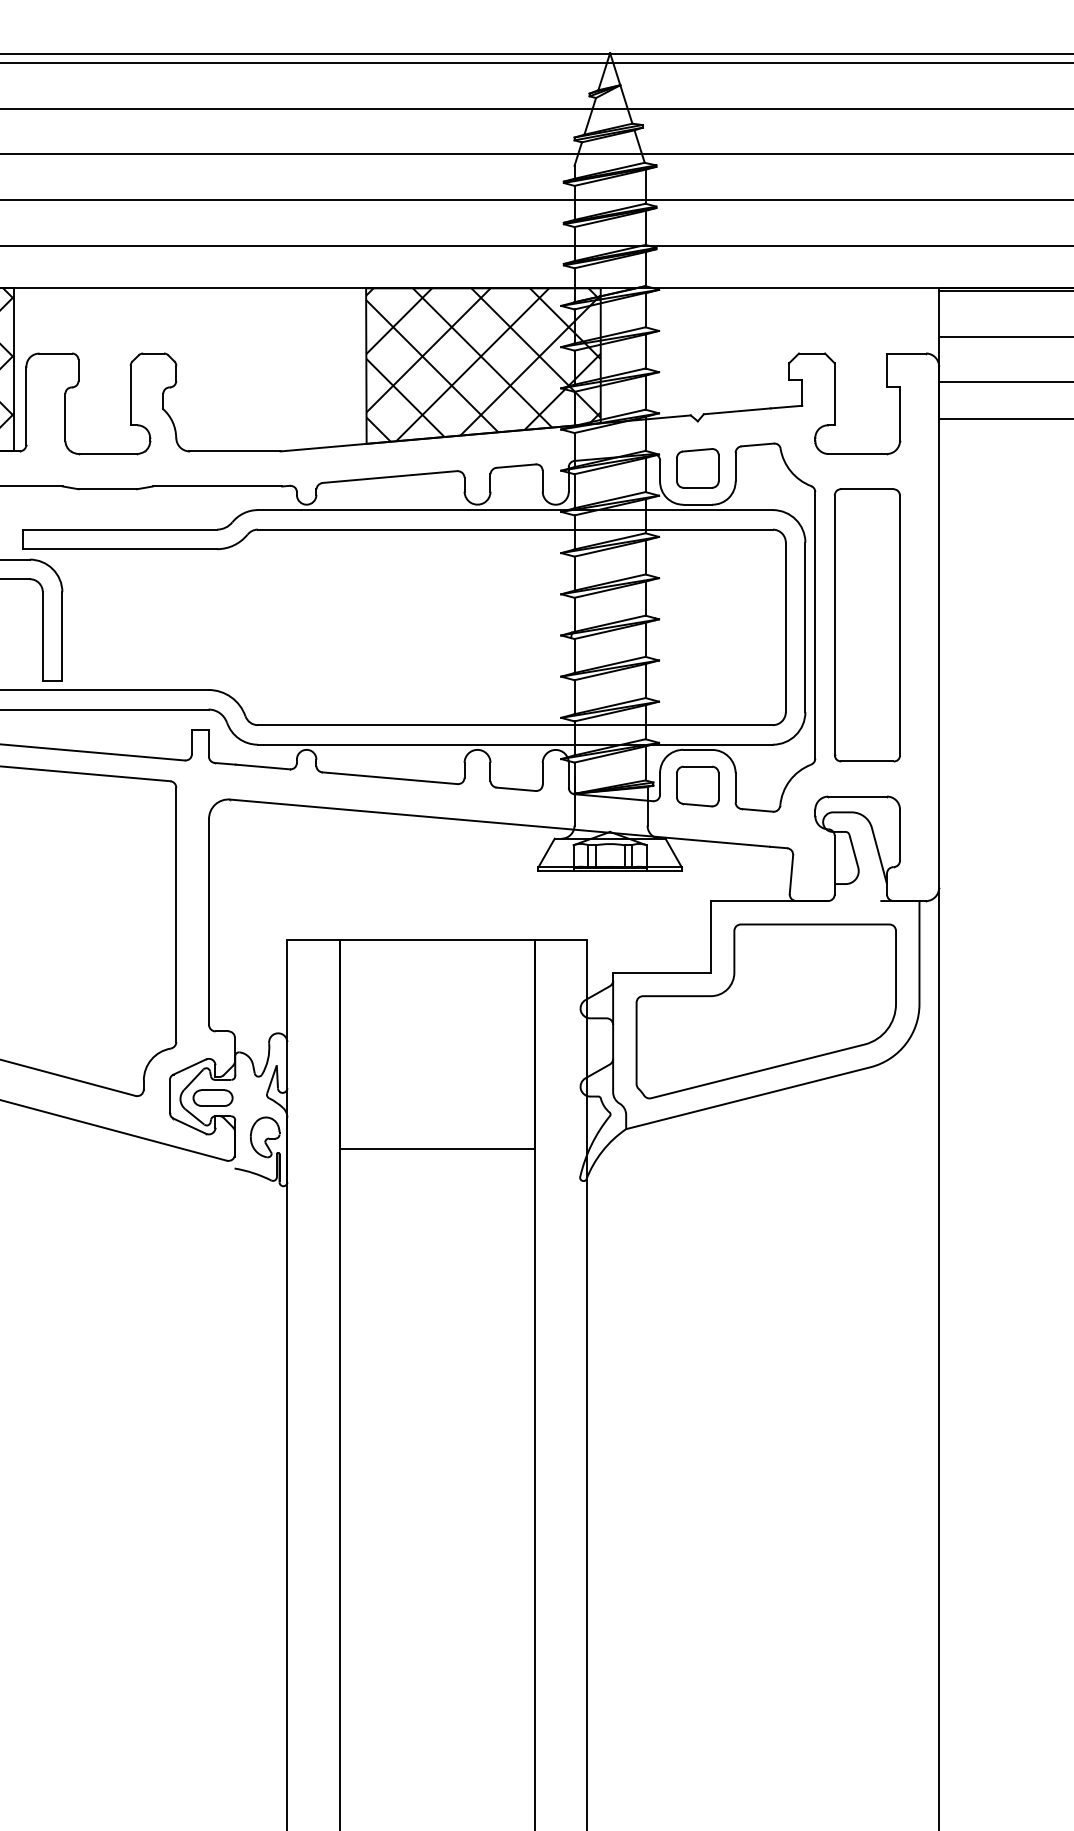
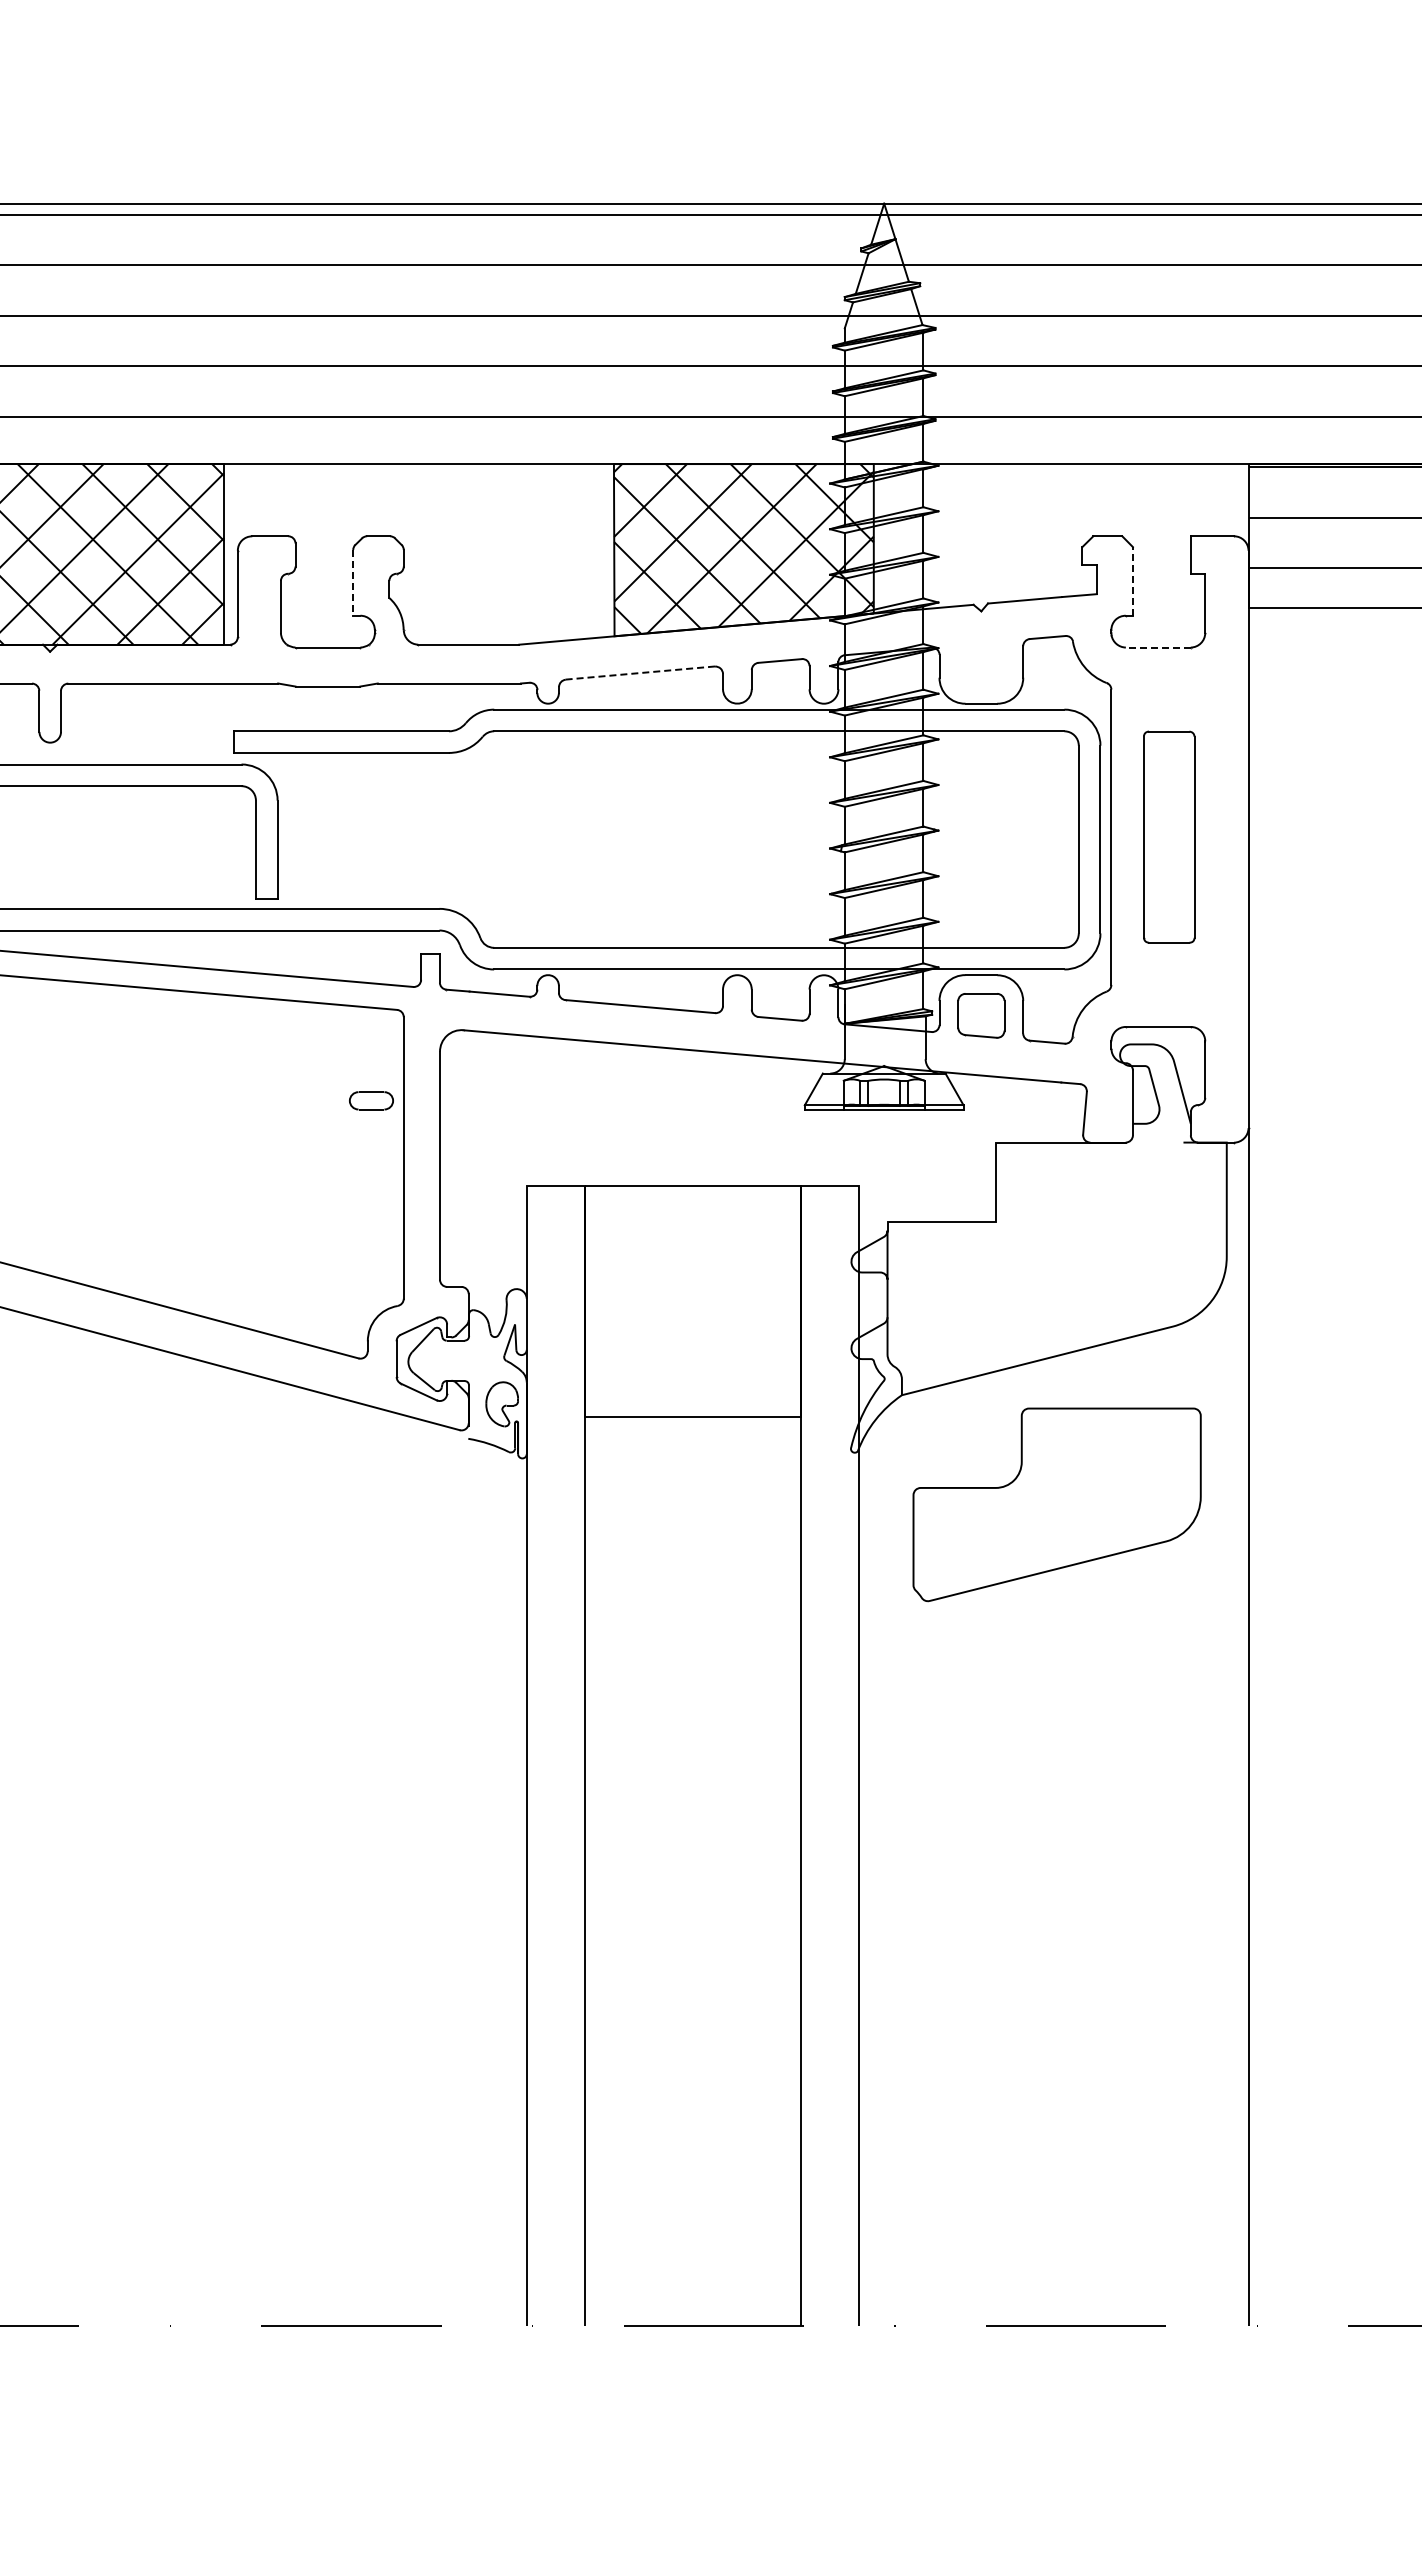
line: (834, 393) -> (1132, 580), solid -> dashed
line: (130, 395) -> (353, 582), solid -> dashed
line: (856, 453) -> (1157, 647), solid -> dashed
part: (697, 468) -> (981, 663), removed
line: (390, 477) -> (640, 673), solid -> dashed
part: (867, 624) -> (1169, 836), size x0.7
part: (765, 1011) -> (1056, 1504), moved
part: (213, 1097) -> (371, 1100), moved

